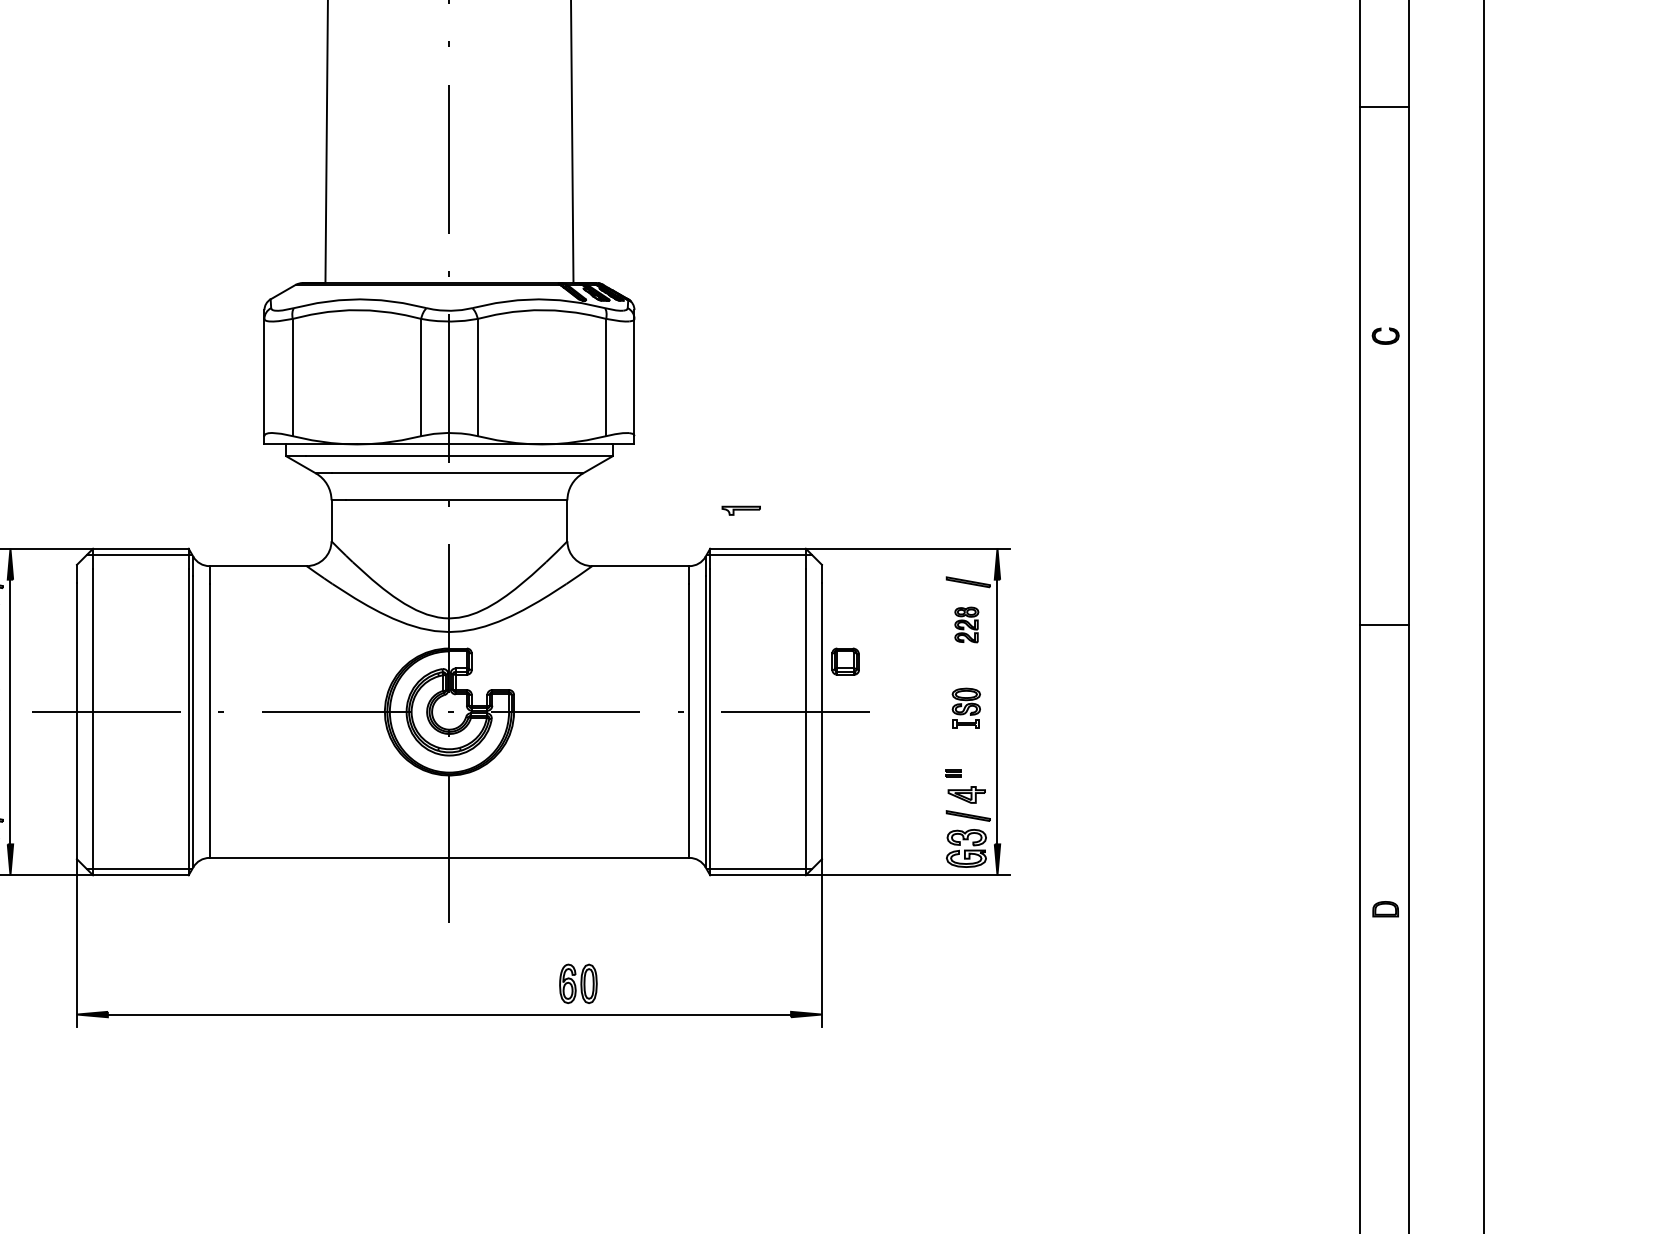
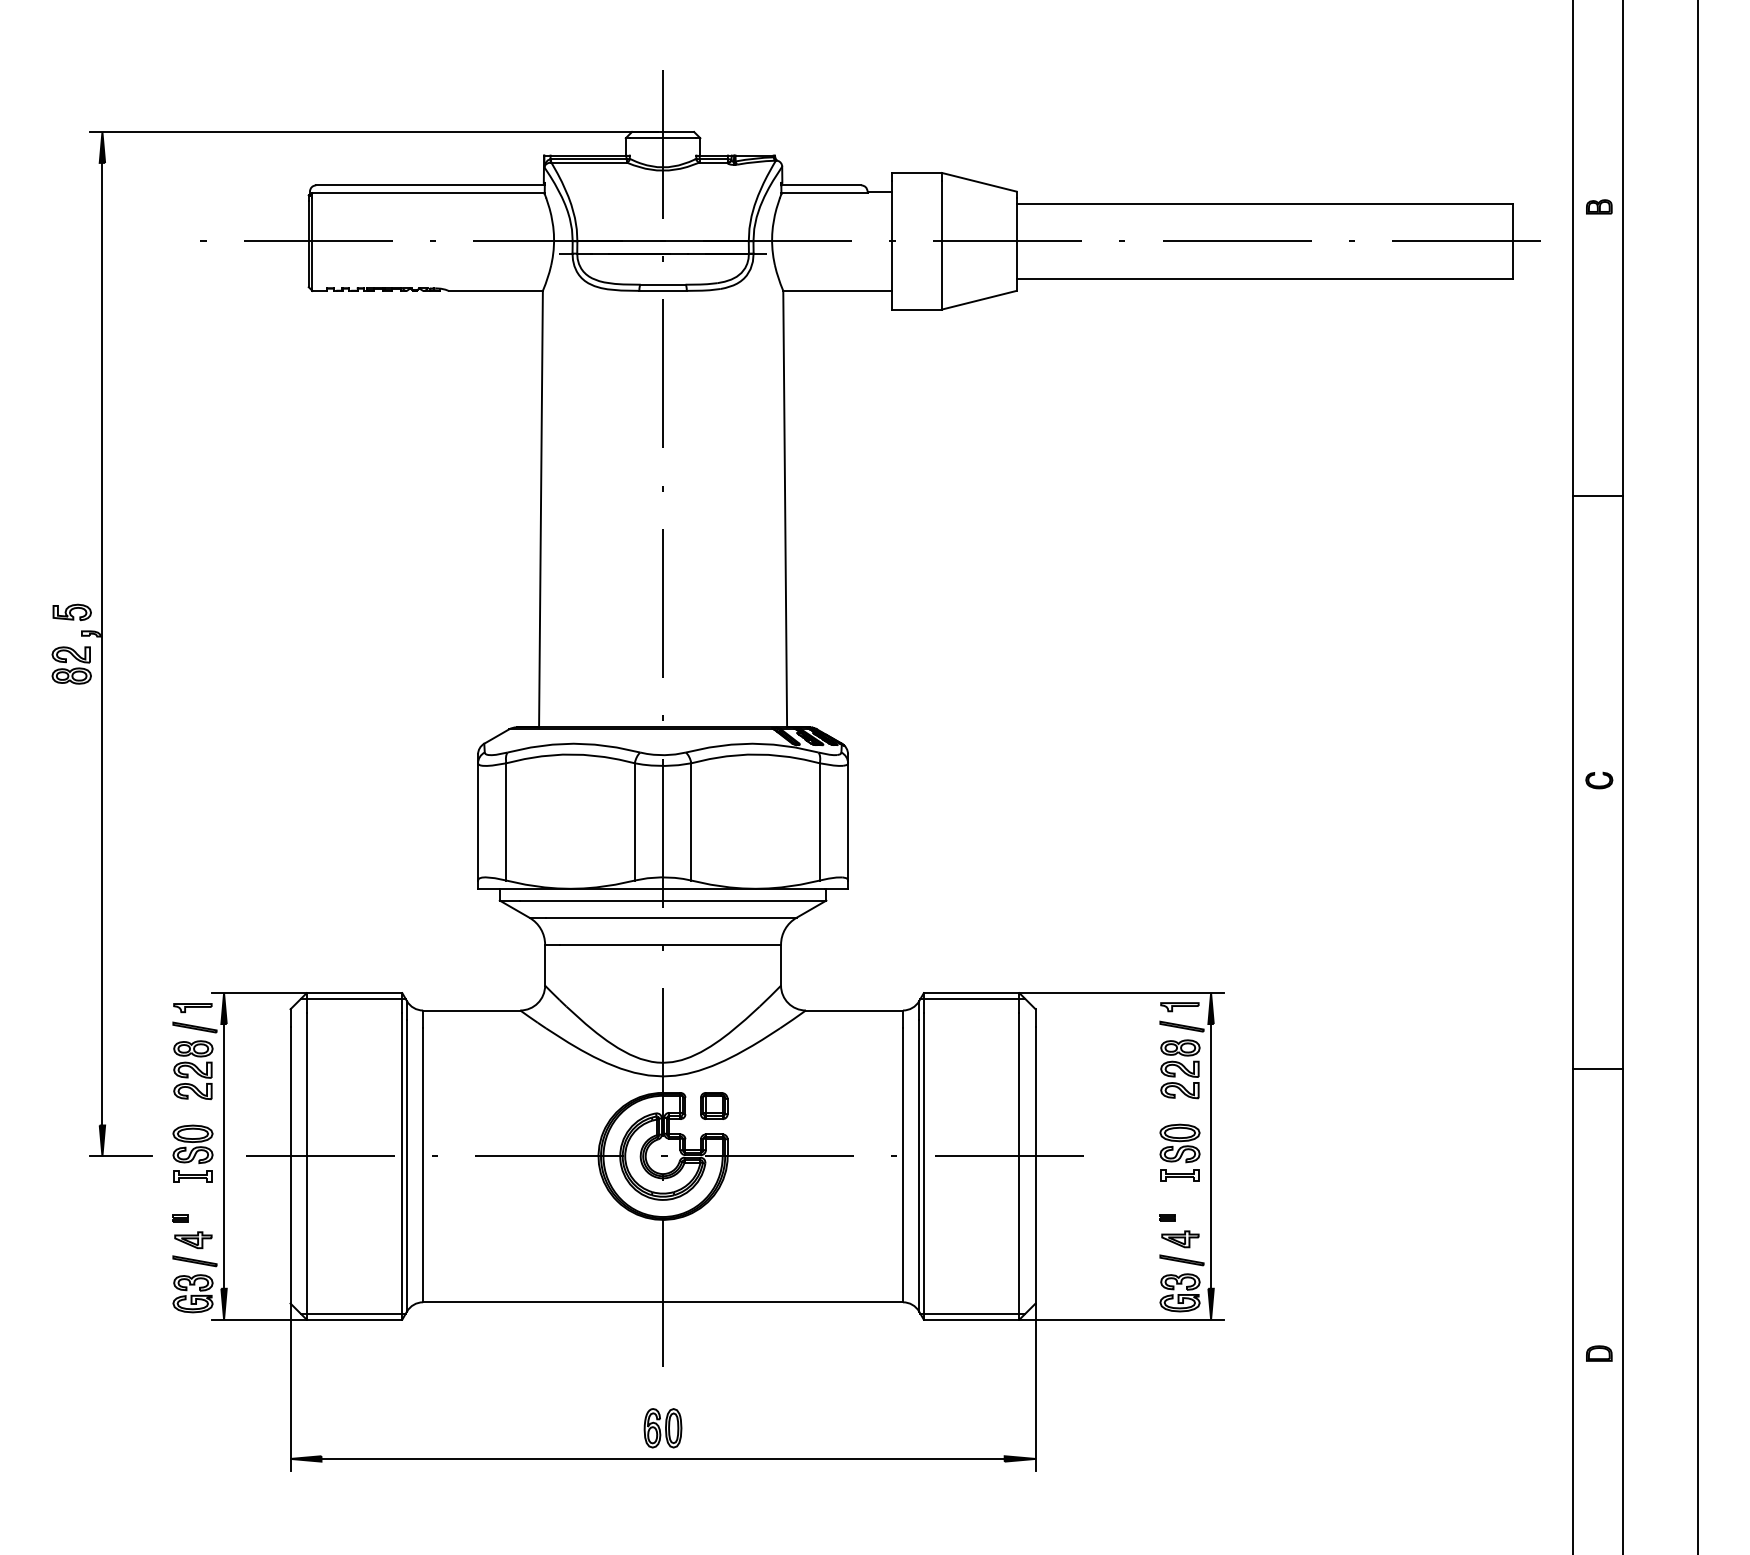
line: (1383, 107) -> (1597, 496), moved
part: (740, 511) -> (1179, 1007), moved
part: (966, 625) -> (1180, 1069), size x1.67
part: (845, 661) -> (714, 1105), moved
part: (965, 708) -> (1179, 1152), size x1.43
part: (577, 984) -> (662, 1428), moved

